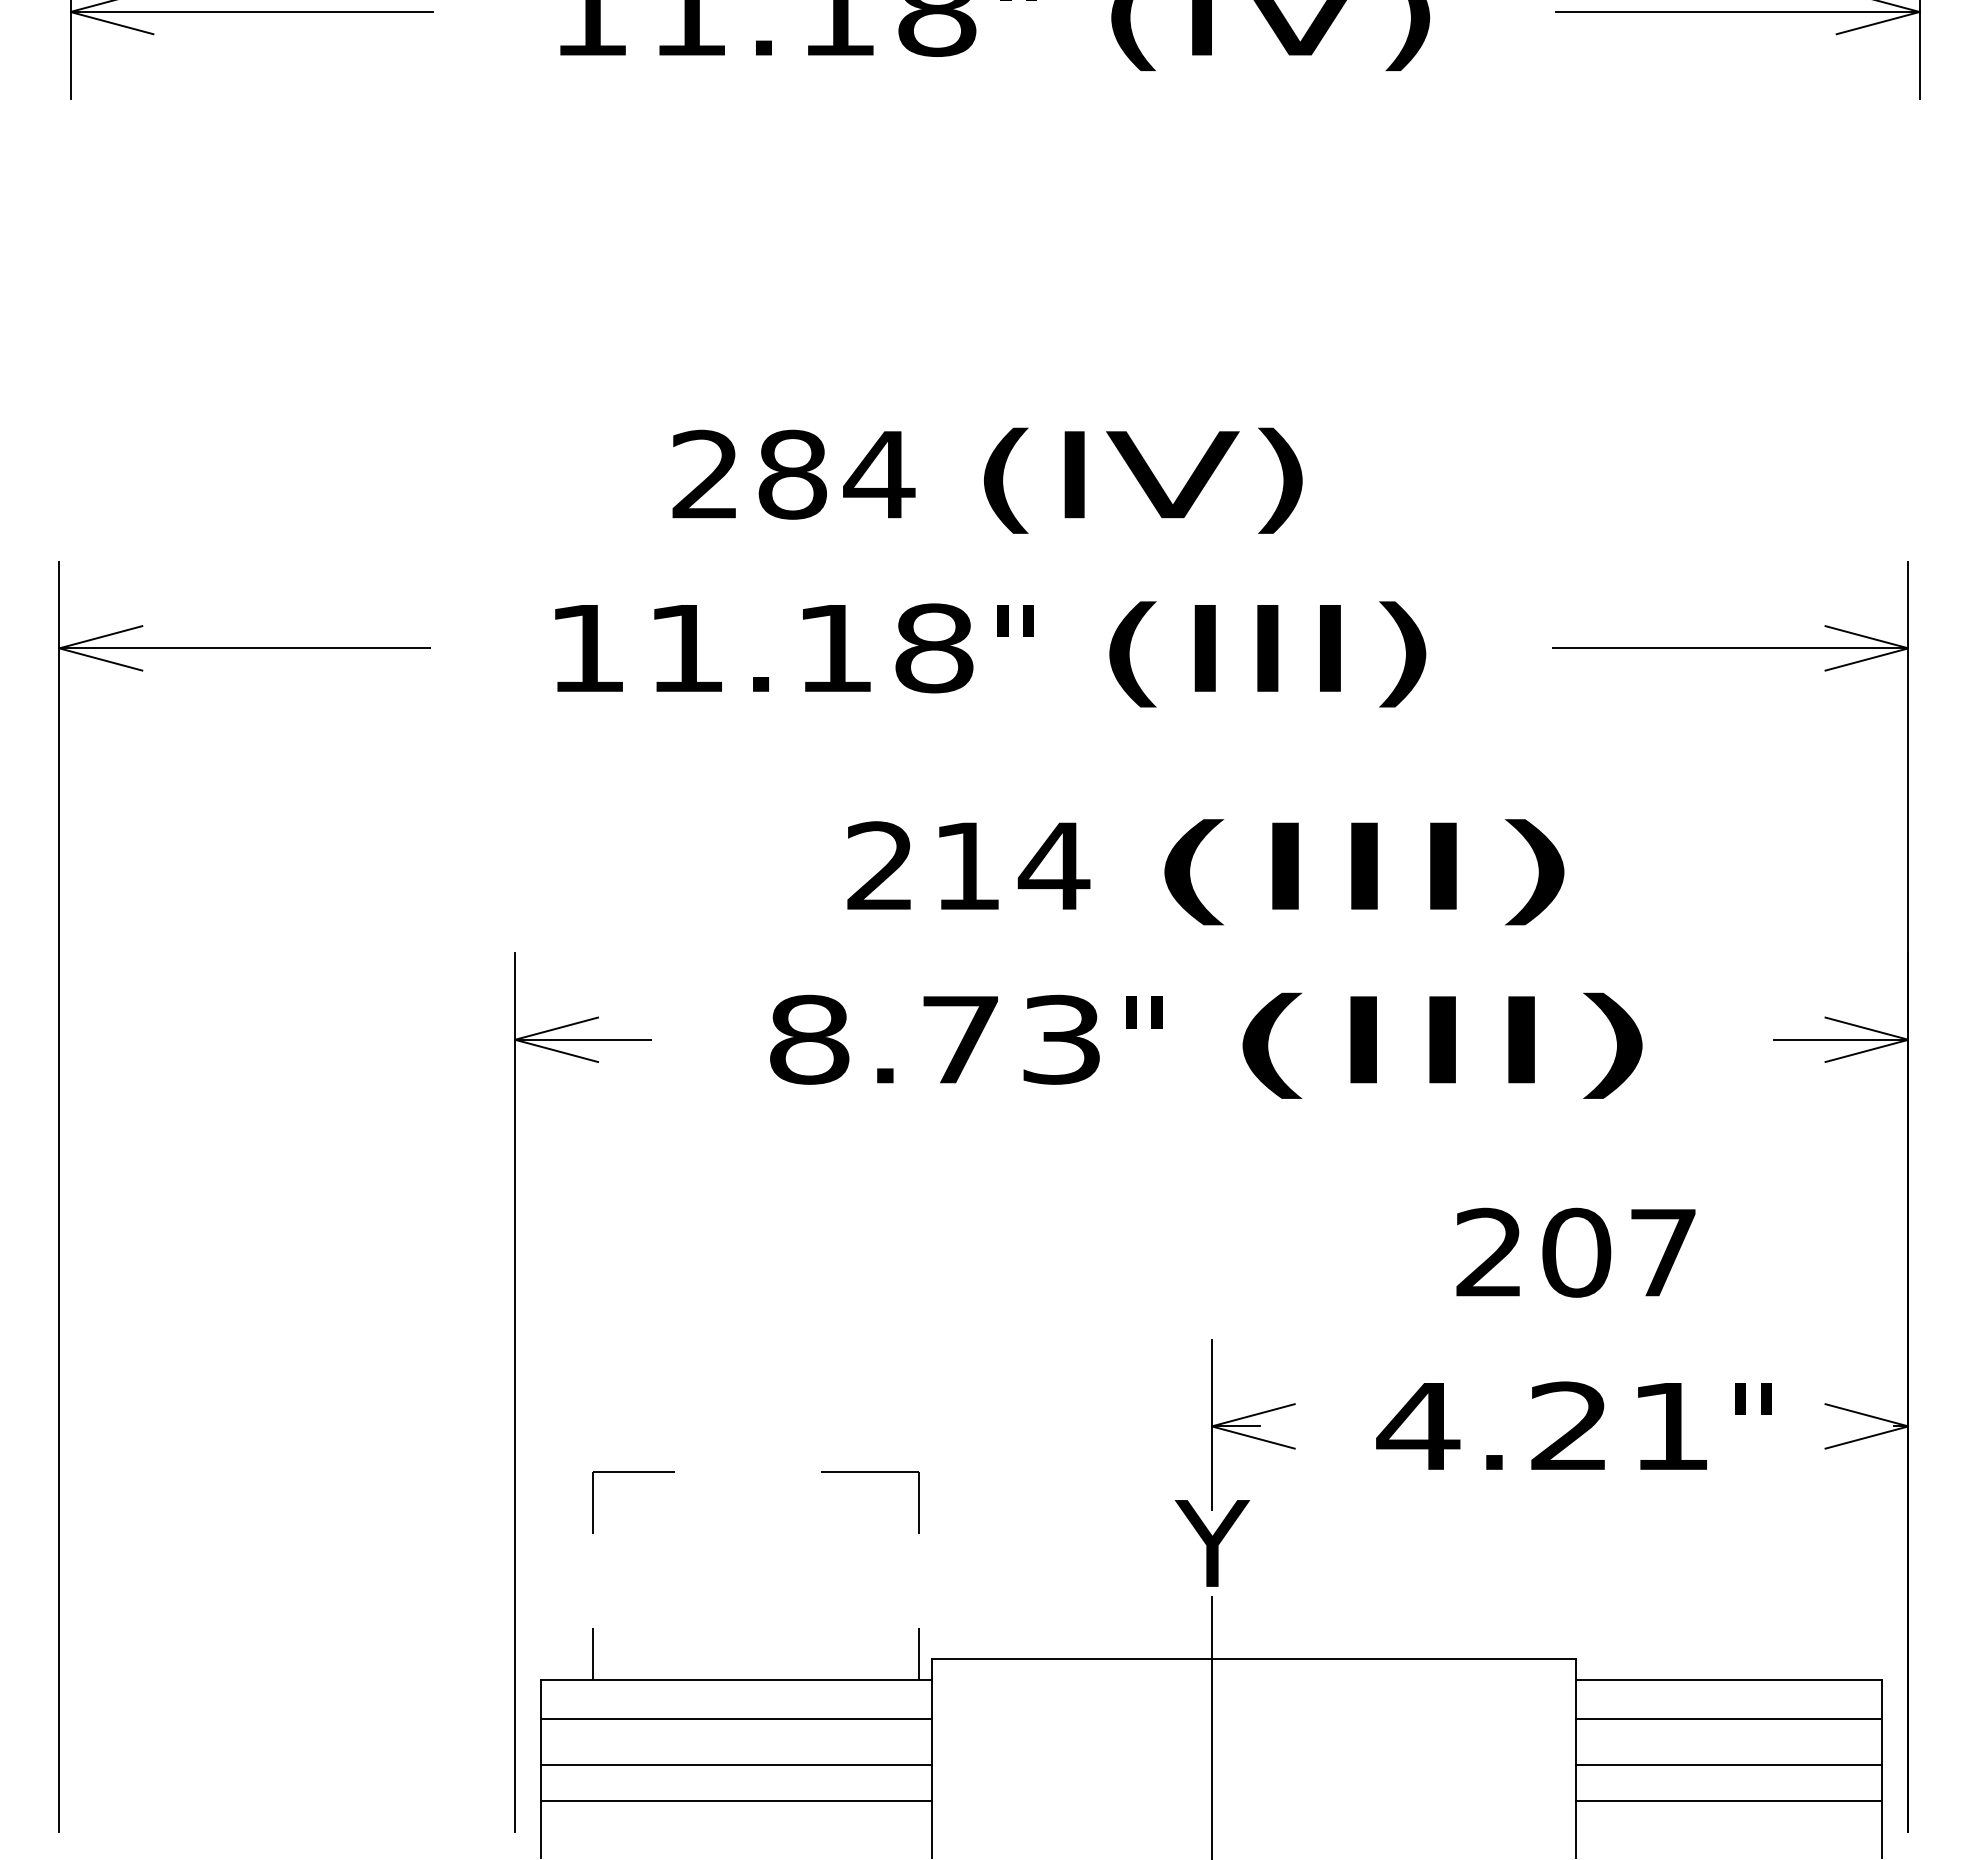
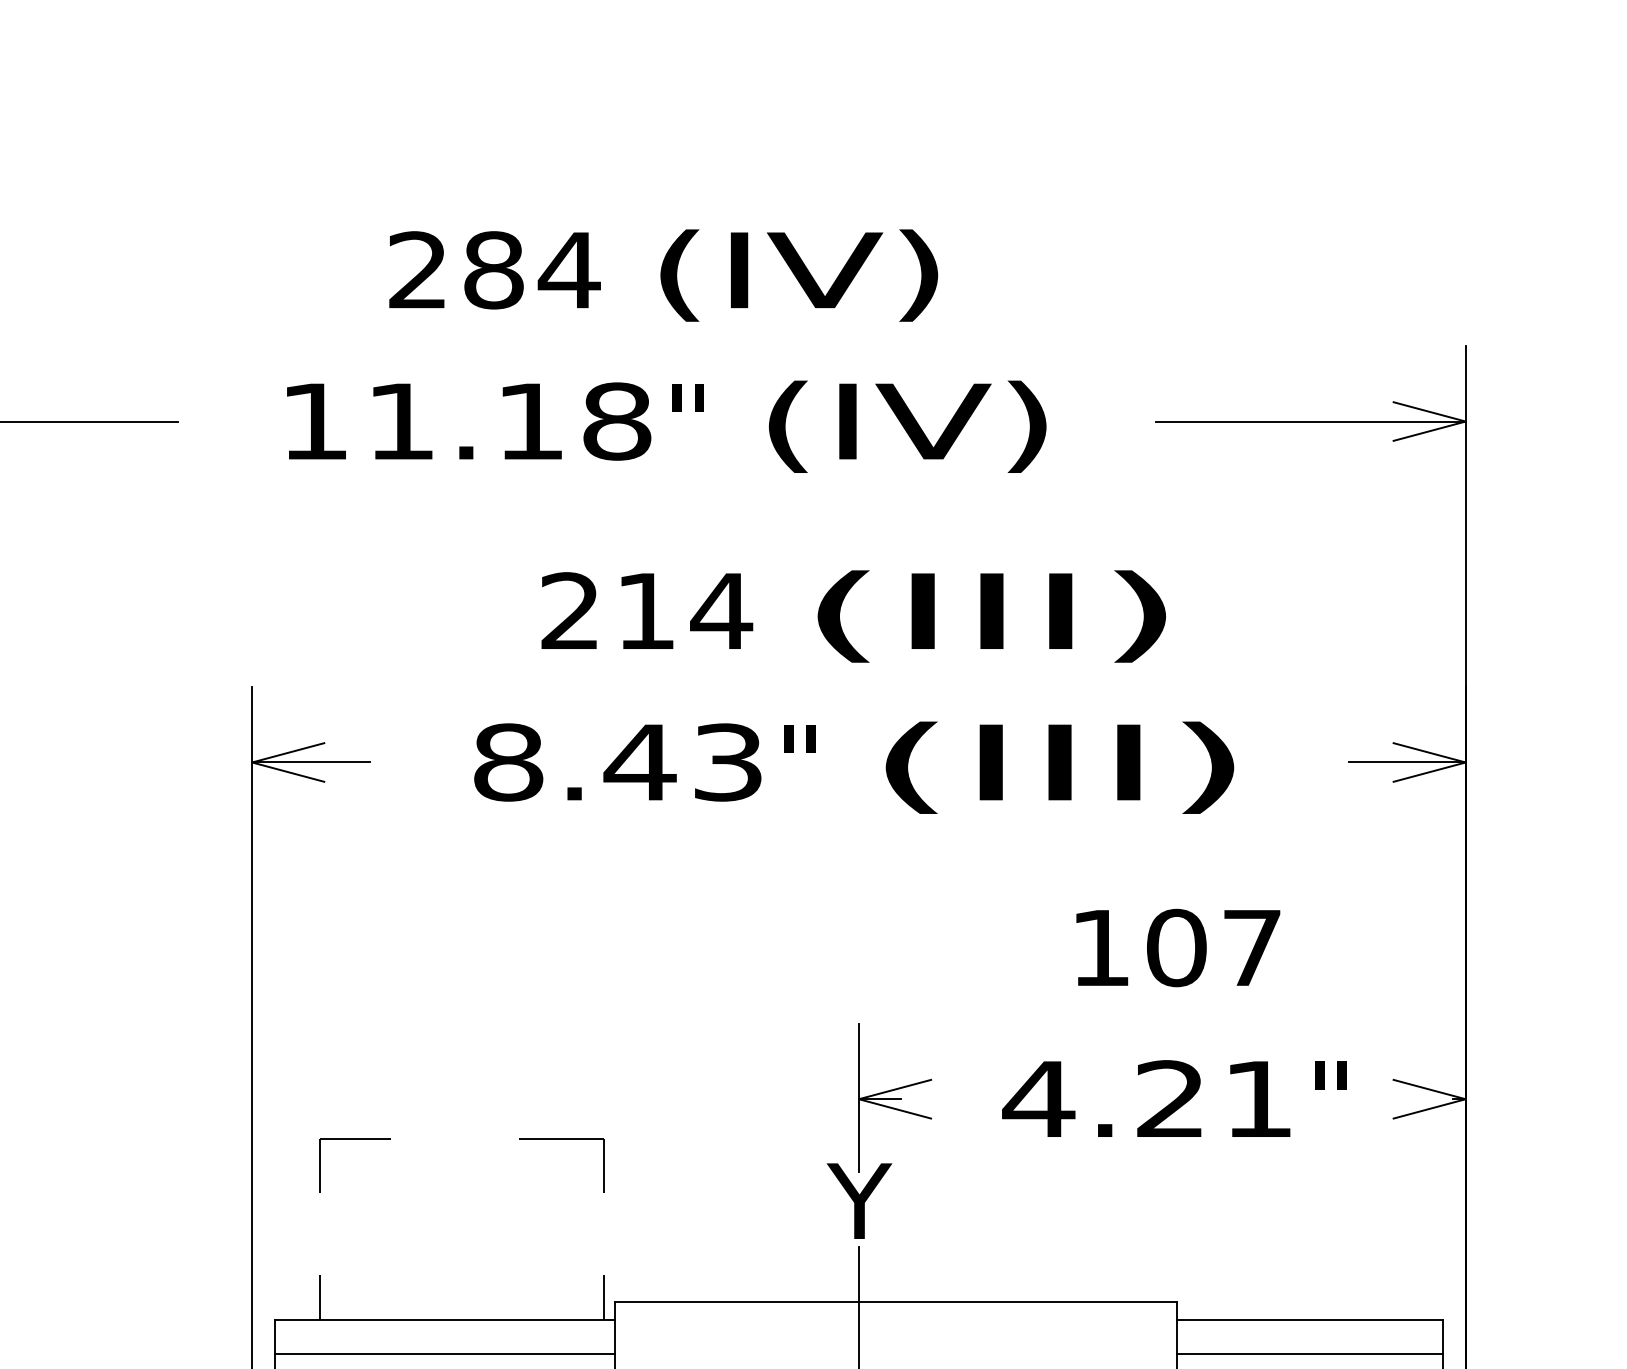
text: (1267, 654) -> (907, 426), (III) -> (IV)
text: (960, 1039) -> (640, 762), 8.73 -> 8.43
text: (1488, 1251) -> (1099, 946), 207 -> 107

